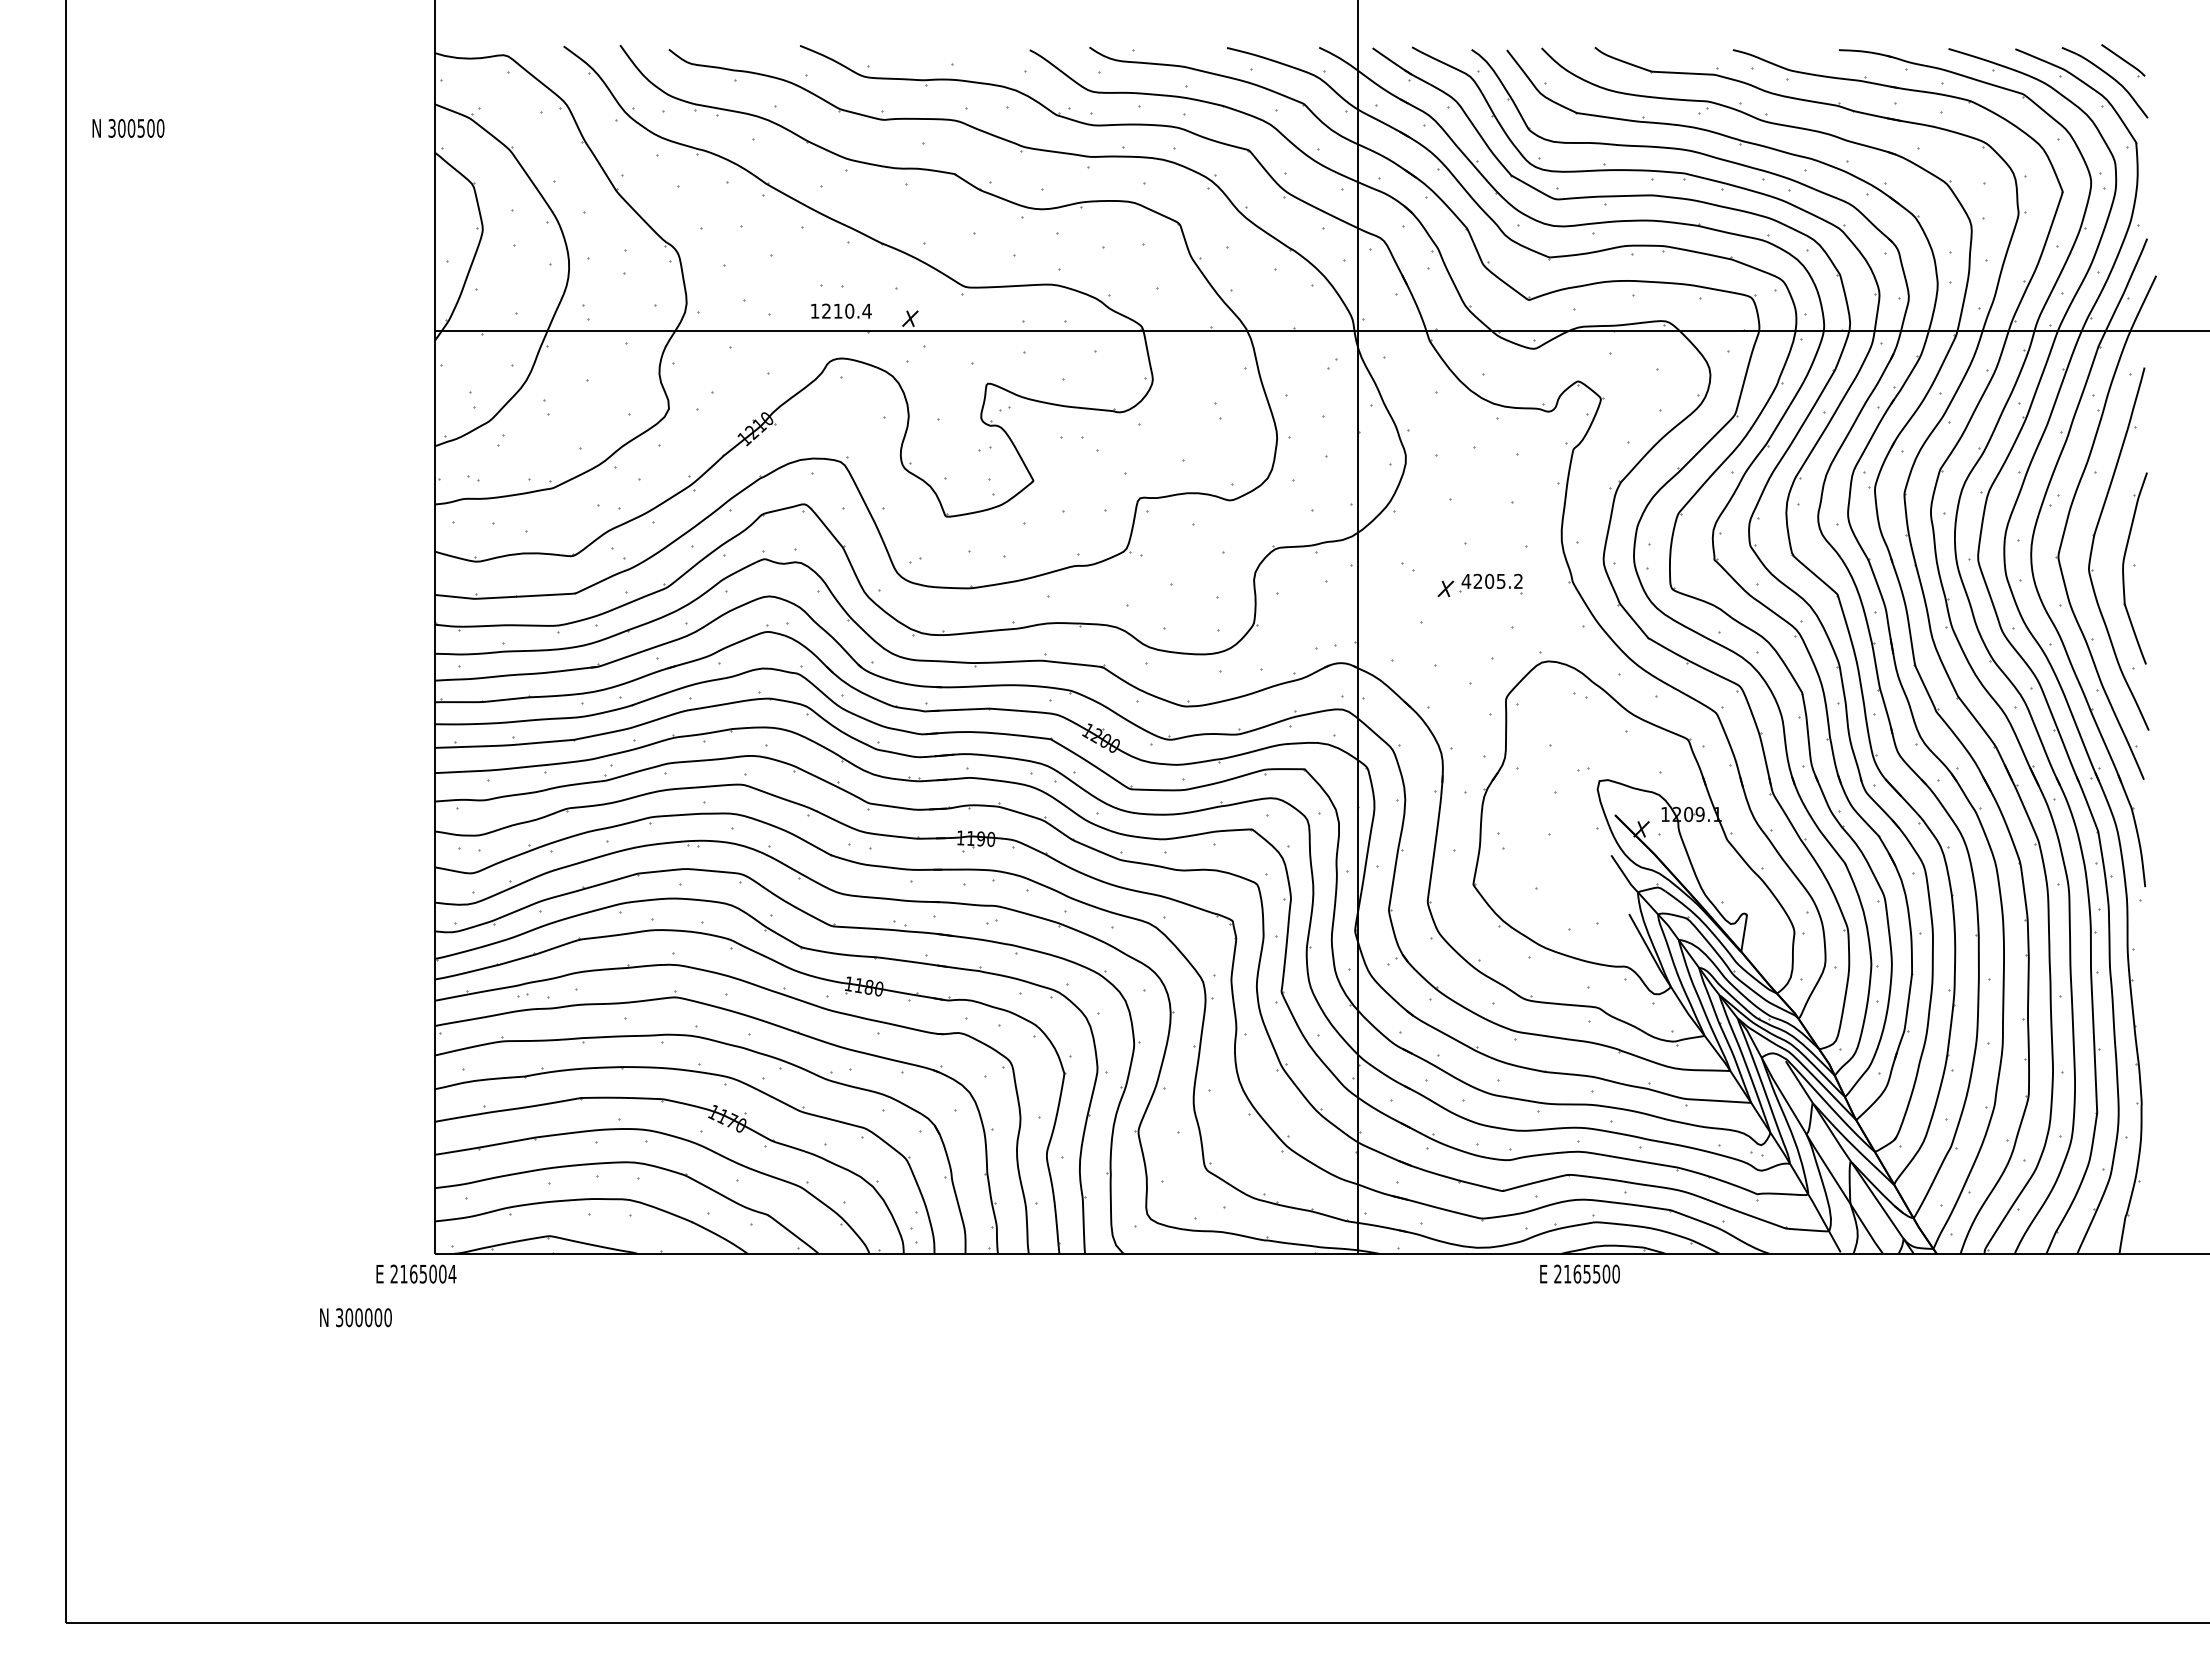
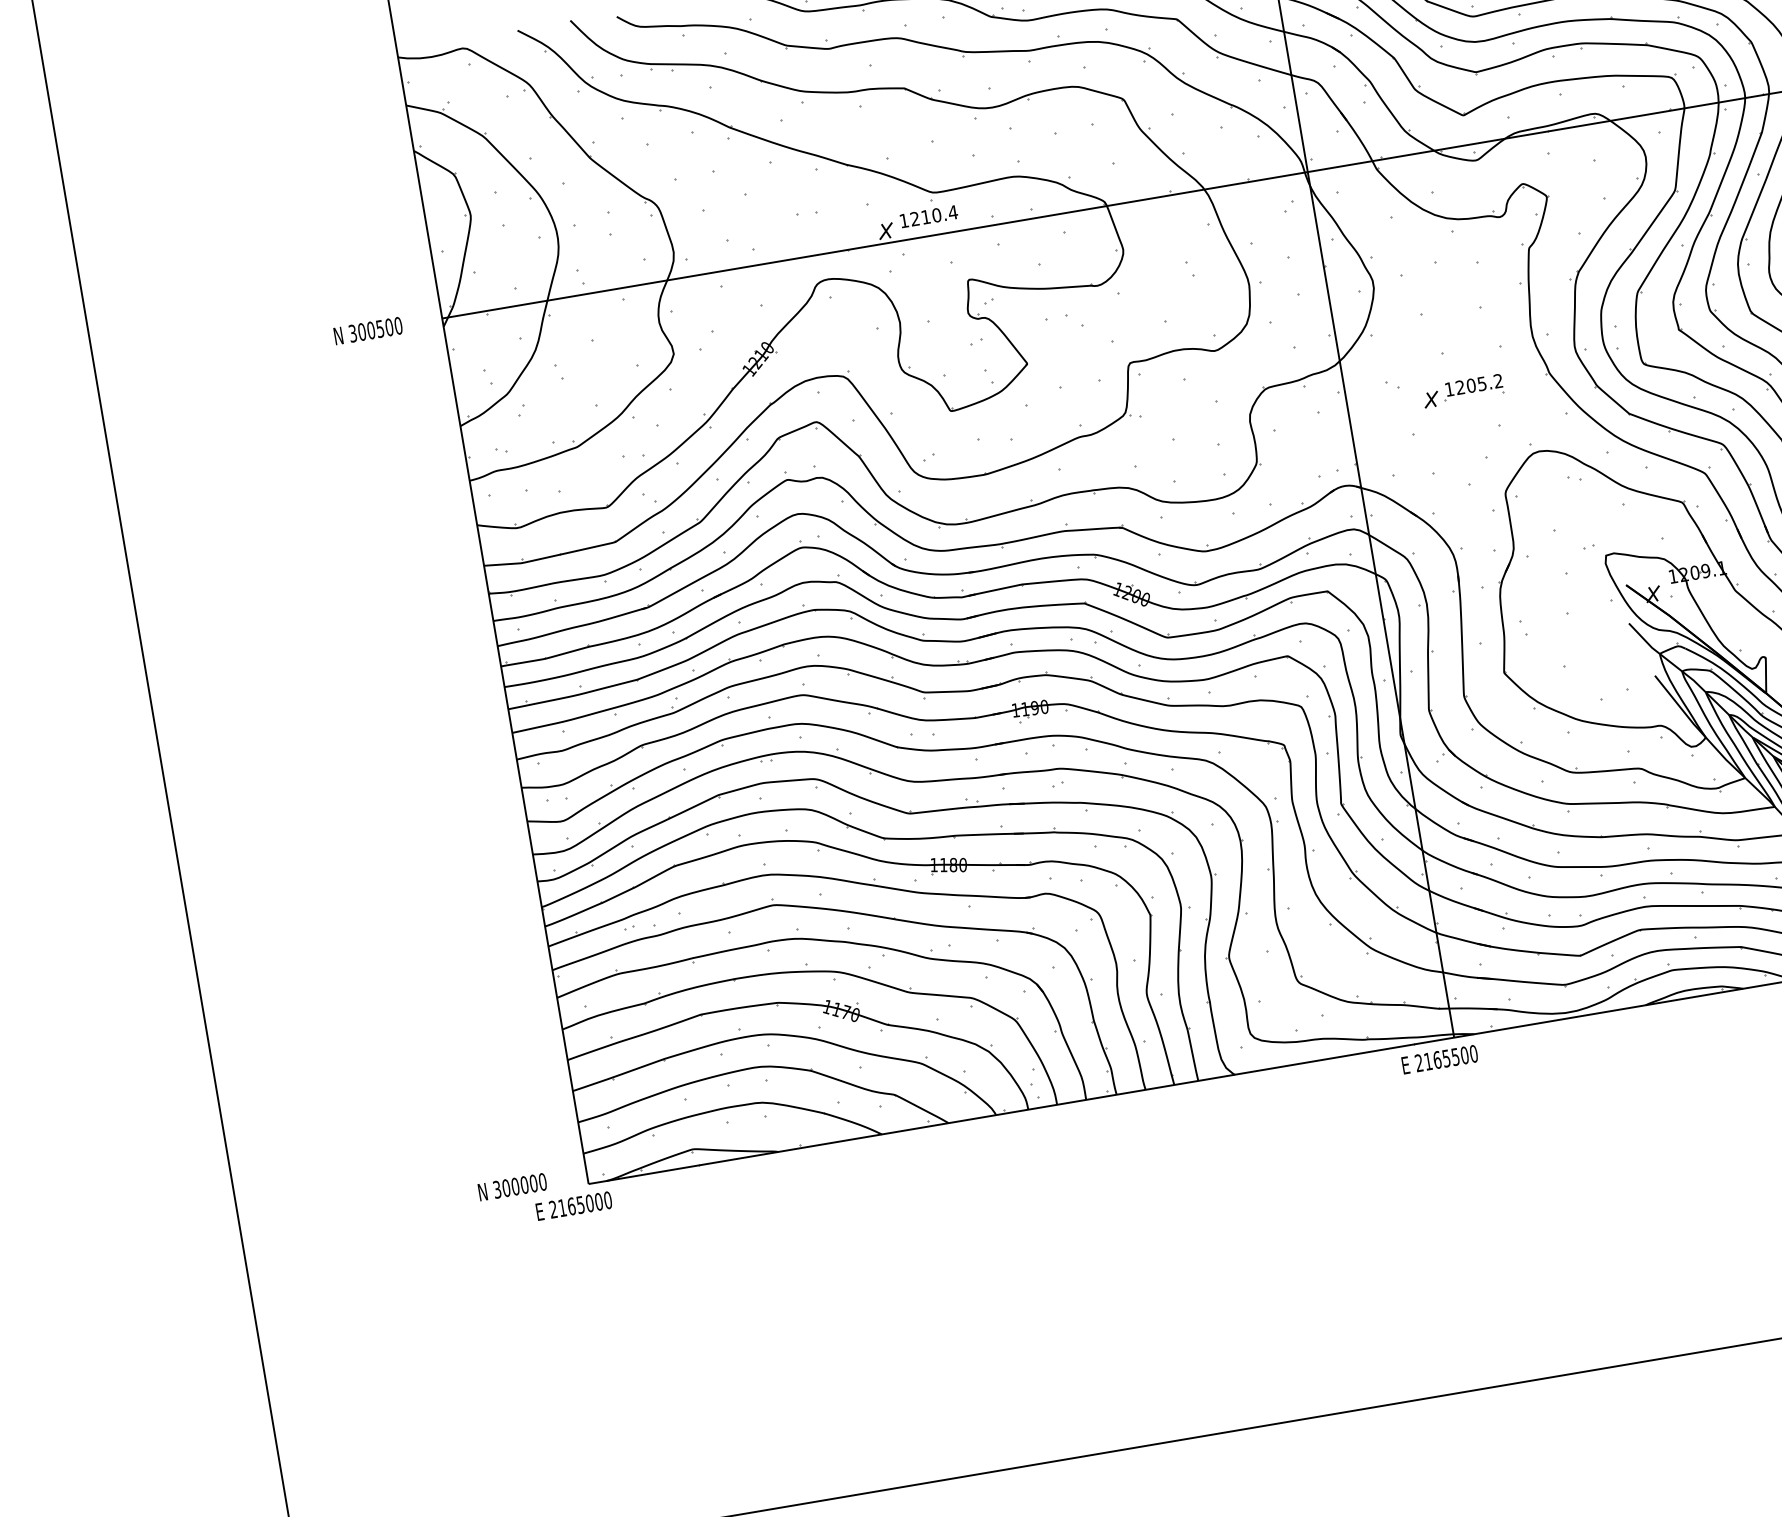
text: (128, 128) -> (368, 331), moved
text: (841, 310) -> (928, 215), moved
text: (1466, 581) -> (1449, 389), 4205.2 -> 1205.2
text: (452, 1273) -> (607, 1199), 2165004 -> 2165000
text: (1579, 1273) -> (1439, 1059), moved
text: (355, 1317) -> (512, 1187), moved

